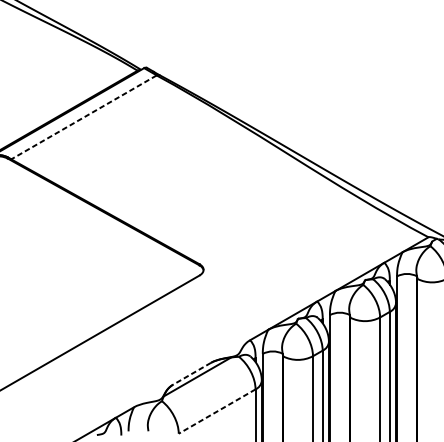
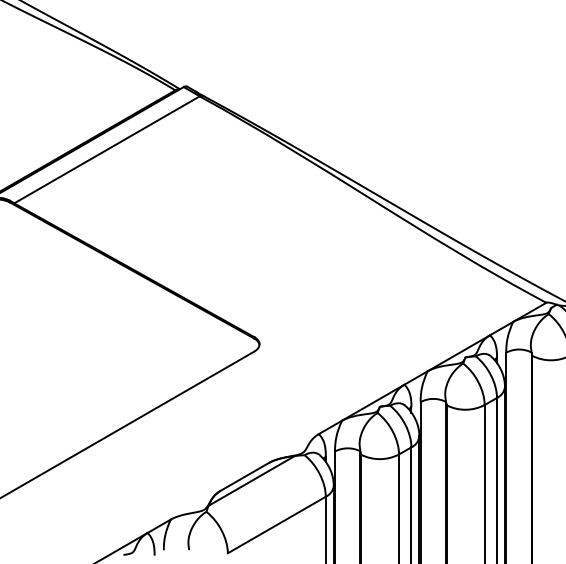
line: (83, 117) -> (106, 150), dashed -> solid
line: (191, 373) -> (244, 476), dashed -> solid
line: (216, 411) -> (276, 525), dashed -> solid

